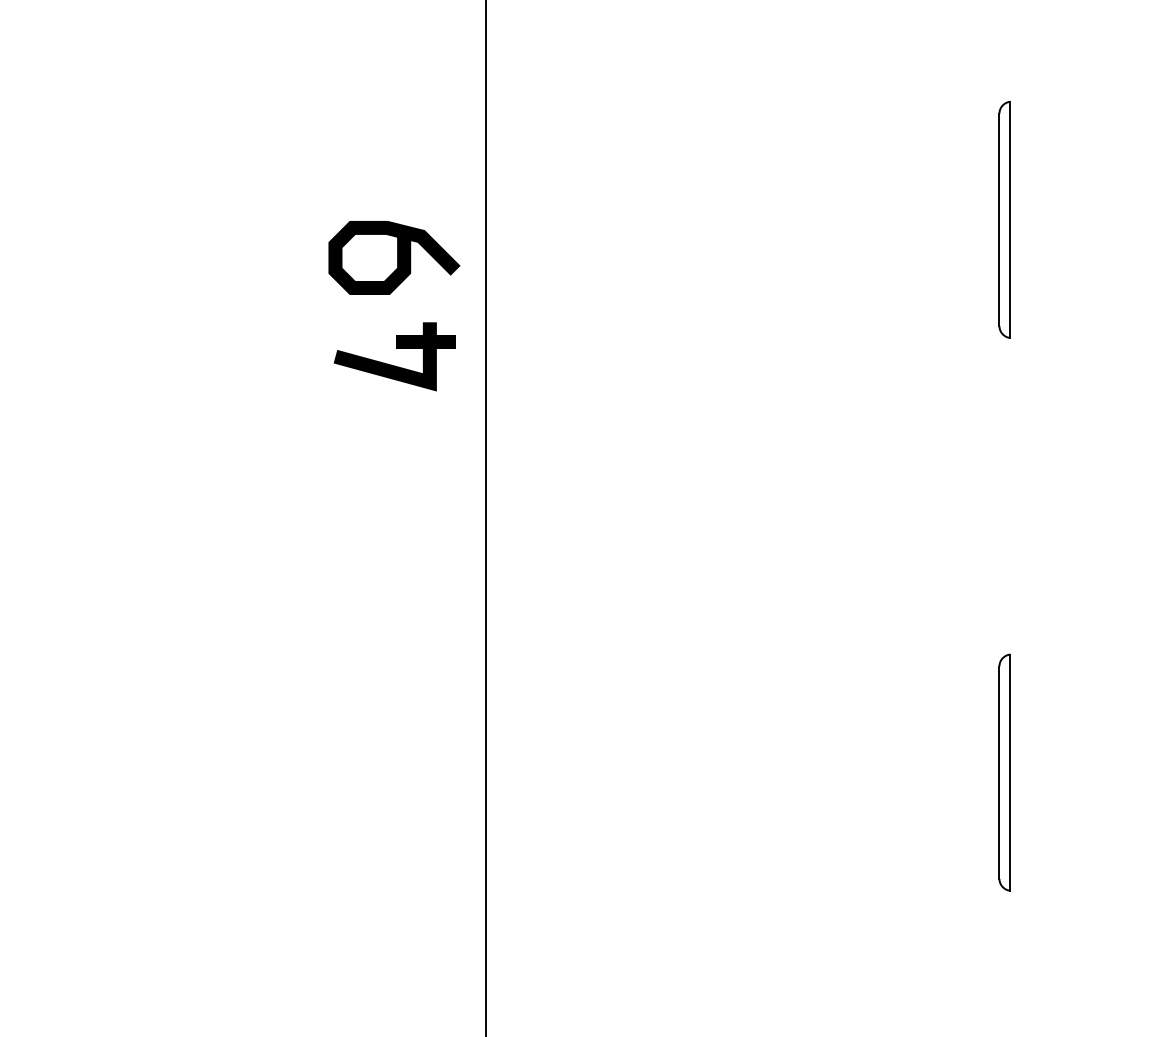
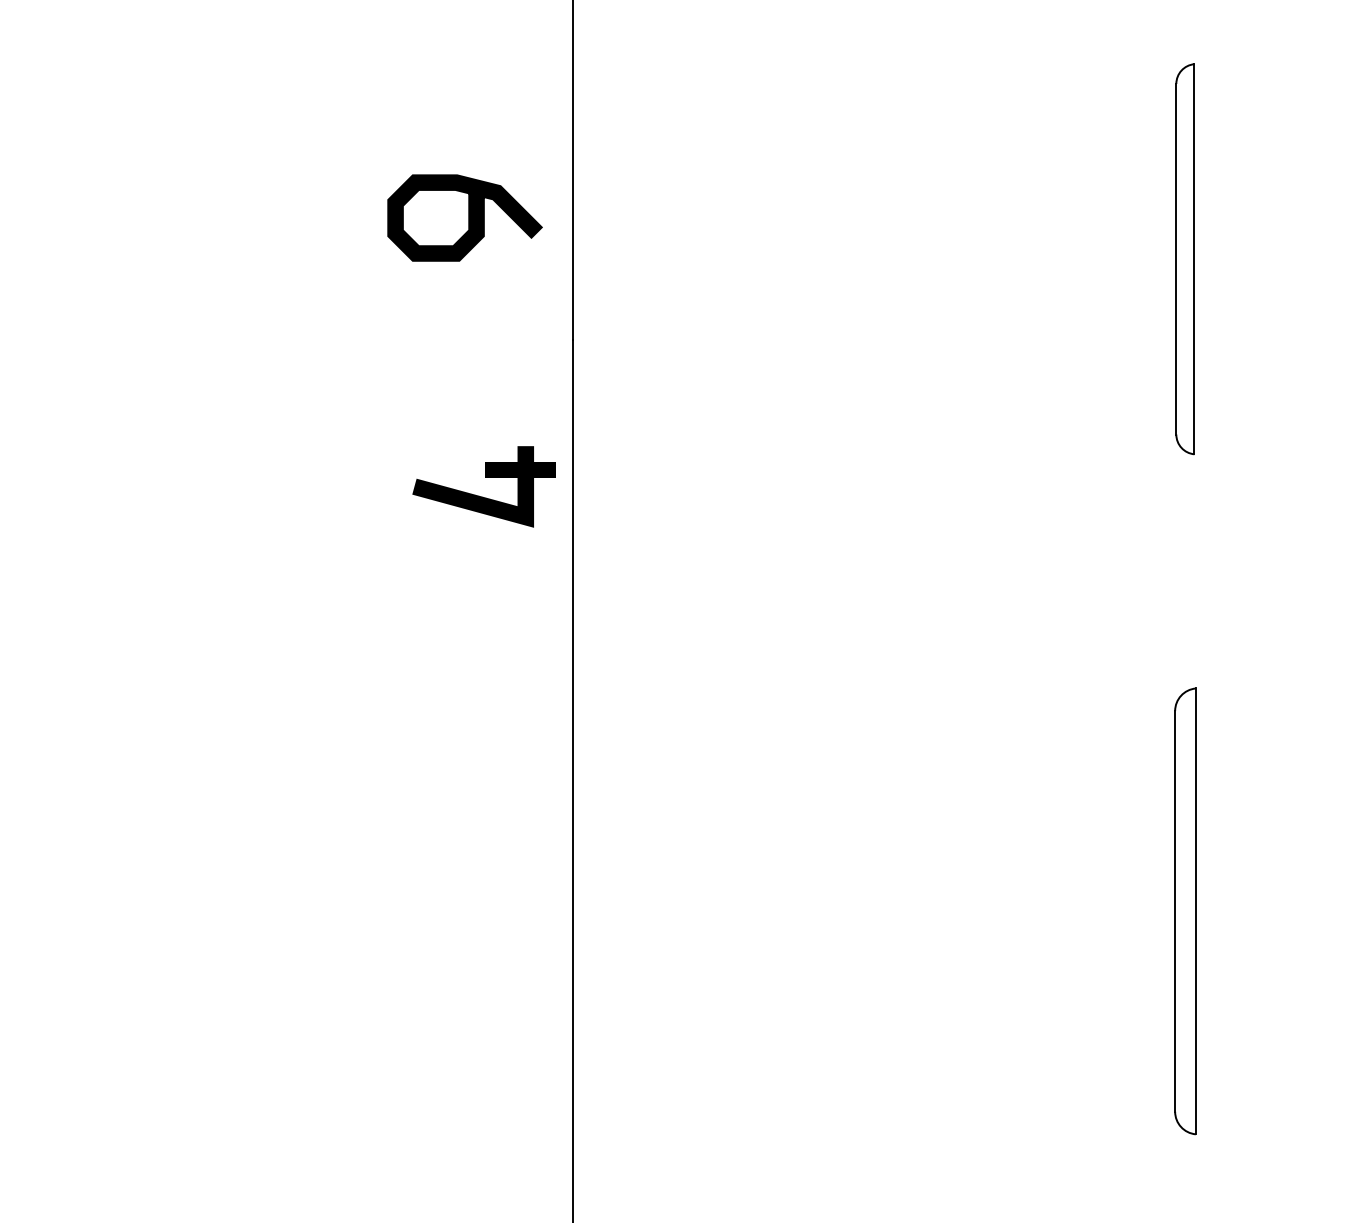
part: (1004, 219) -> (1184, 258), size x1.4
curve: (397, 257) -> (468, 217), moved
part: (396, 348) -> (486, 477), moved
part: (1004, 772) -> (1184, 911), size x1.6

